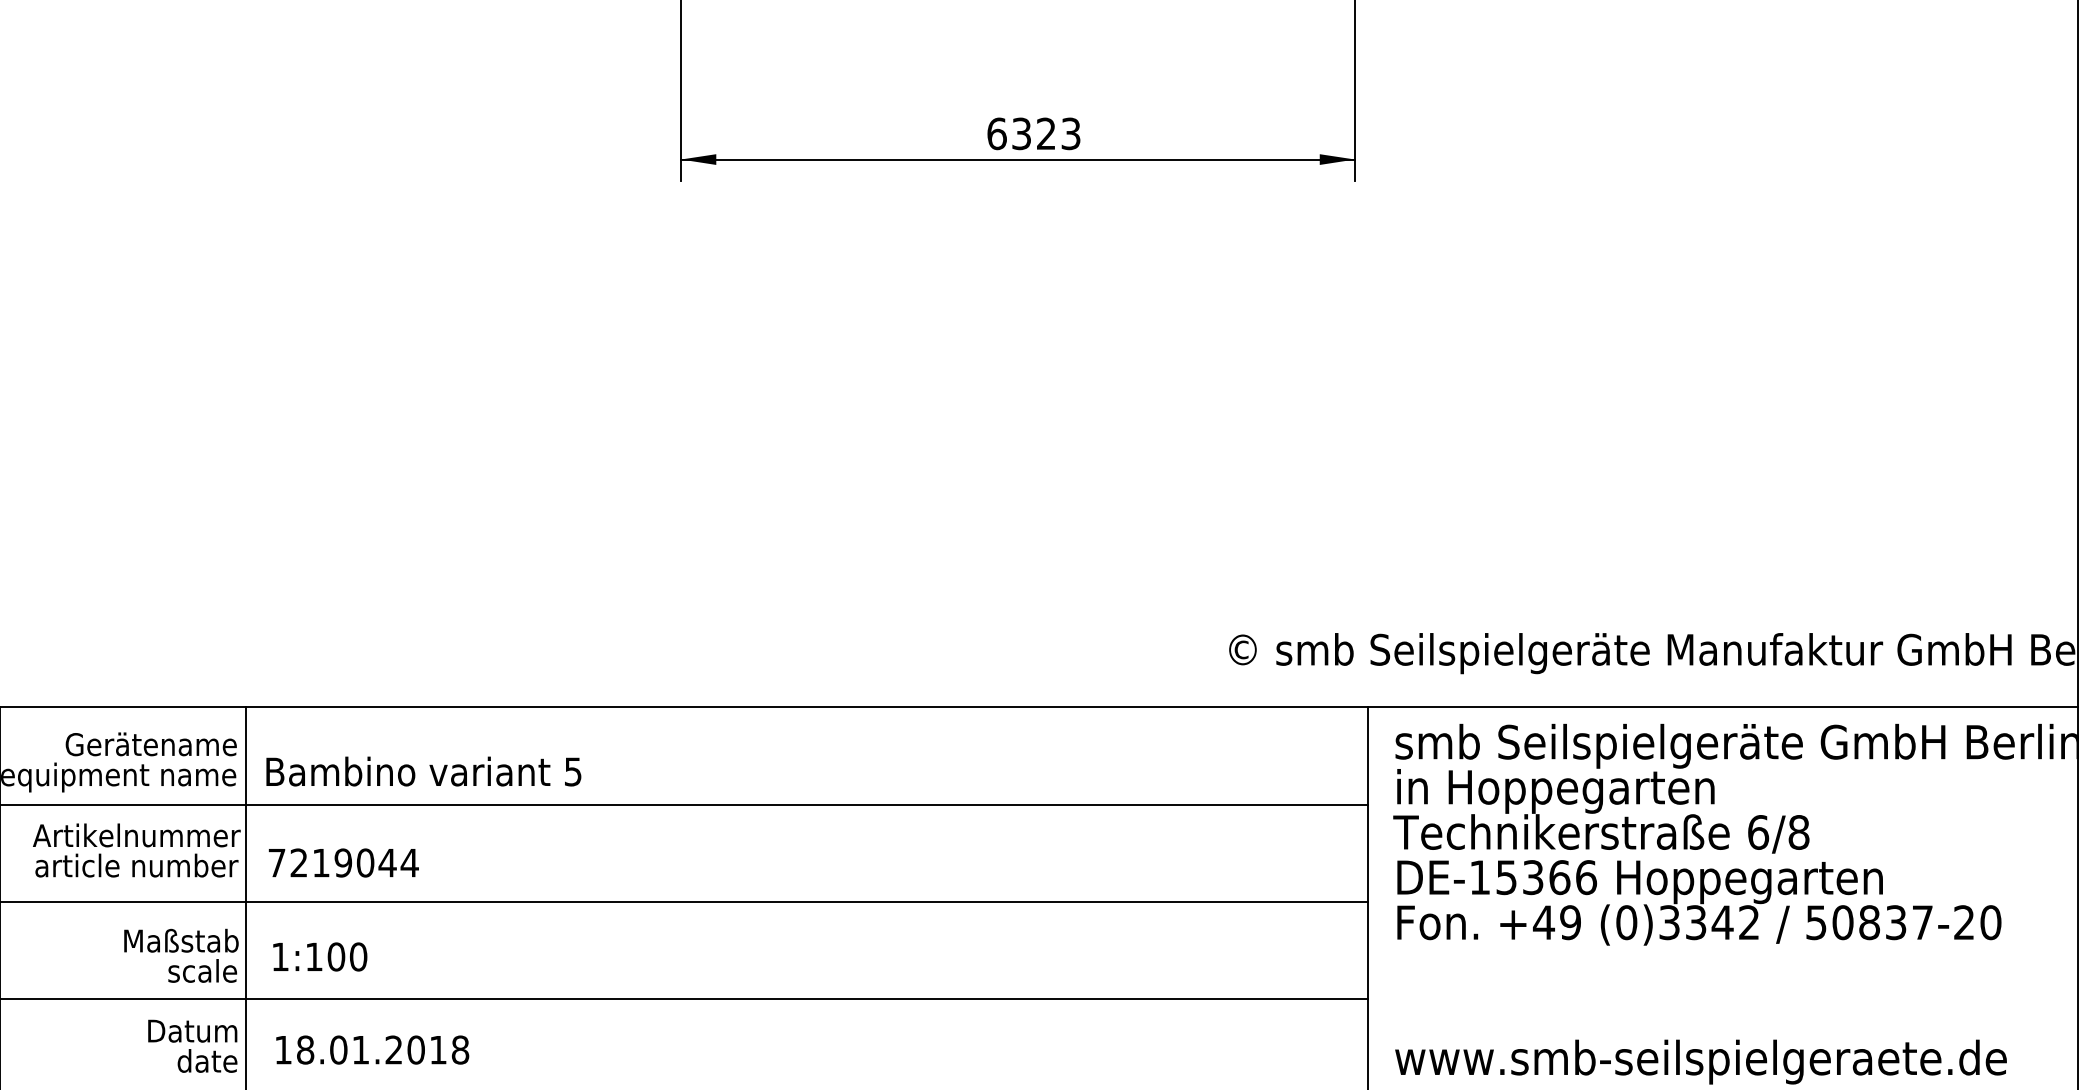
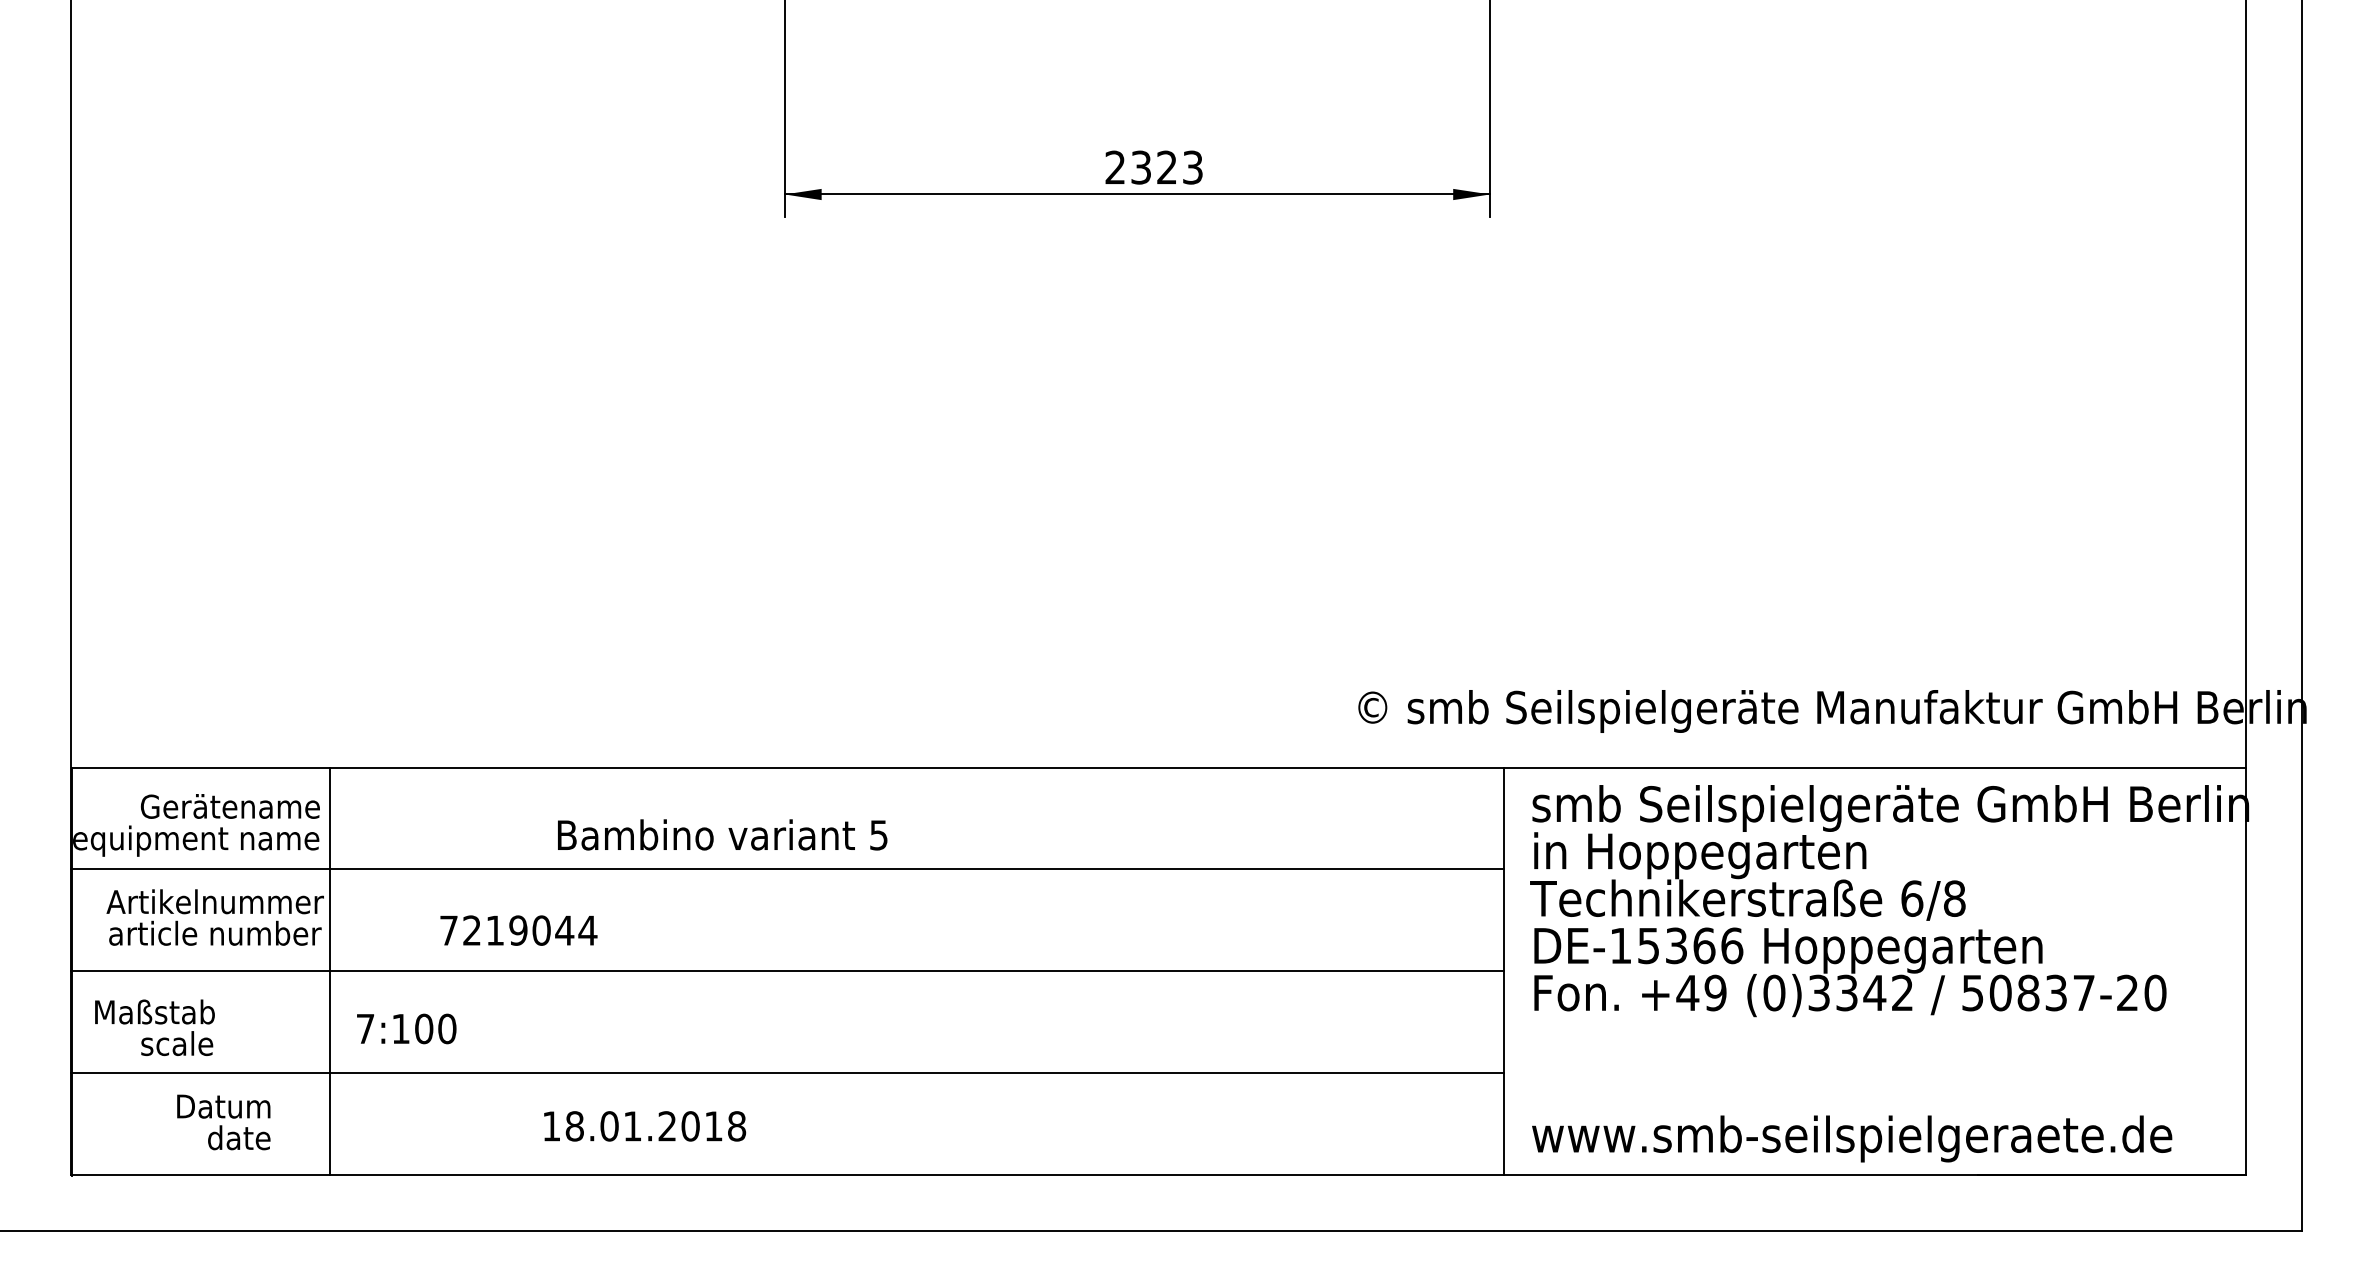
text: (997, 133) -> (1115, 167), 6323 -> 2323
text: (423, 771) -> (722, 834), moved
text: (343, 862) -> (518, 930), moved
text: (180, 955) -> (154, 1027), moved
text: (280, 956) -> (365, 1028), 1:100 -> 7:100
text: (192, 1046) -> (223, 1122), moved
text: (373, 1050) -> (645, 1126), moved

